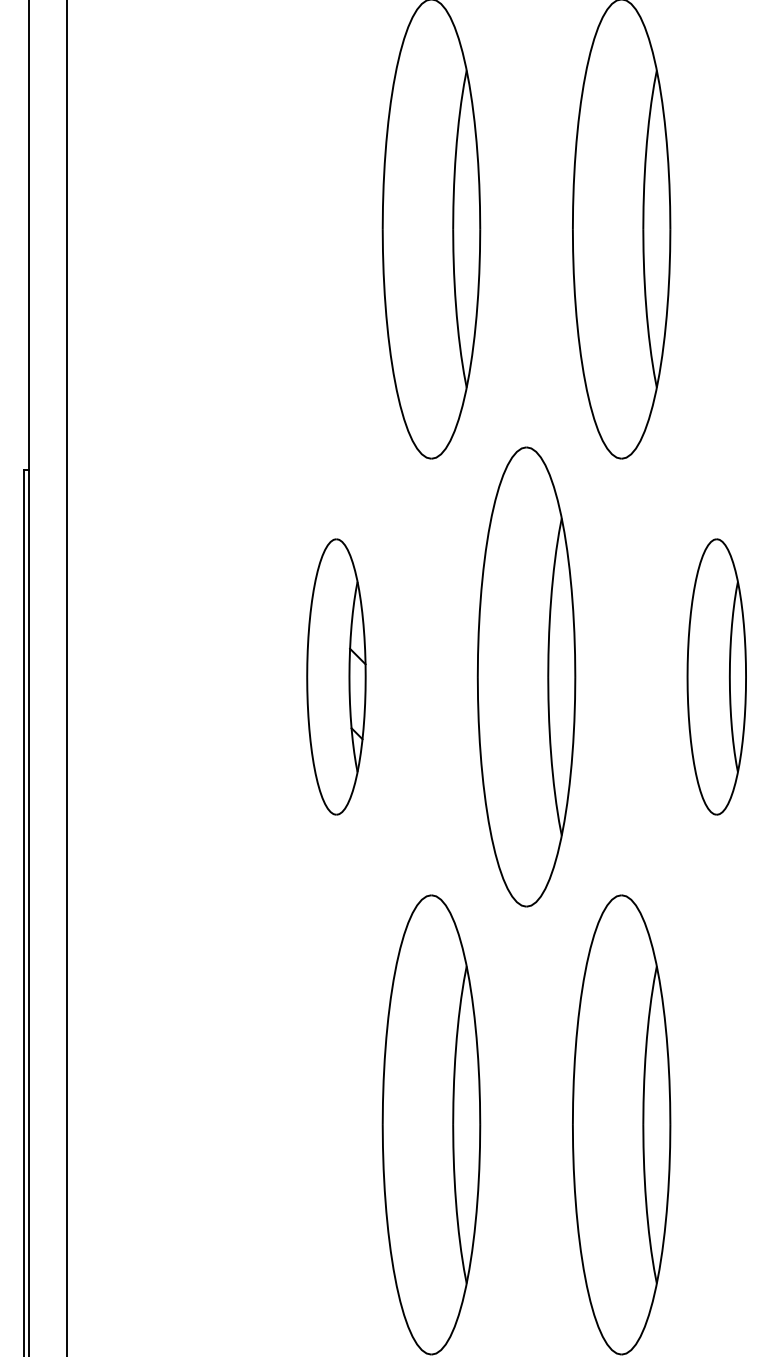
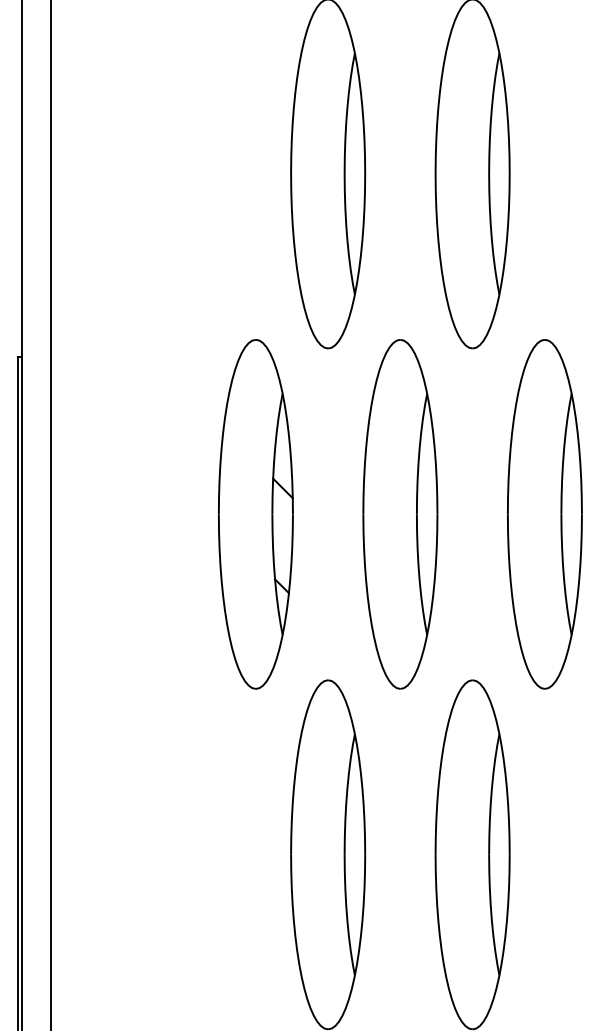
part: (336, 676) -> (255, 513), size x1.67
part: (716, 676) -> (544, 513), size x1.67

